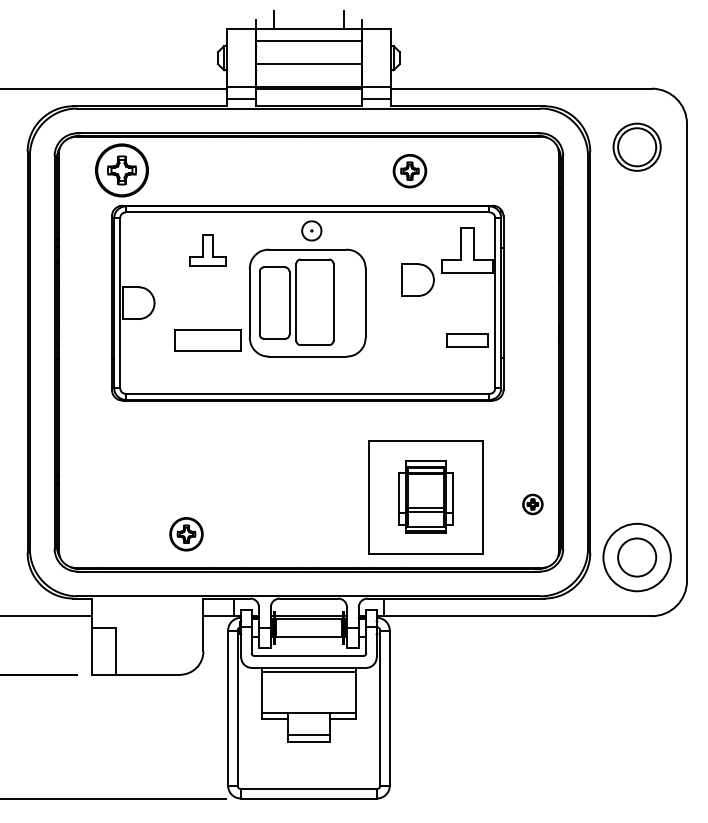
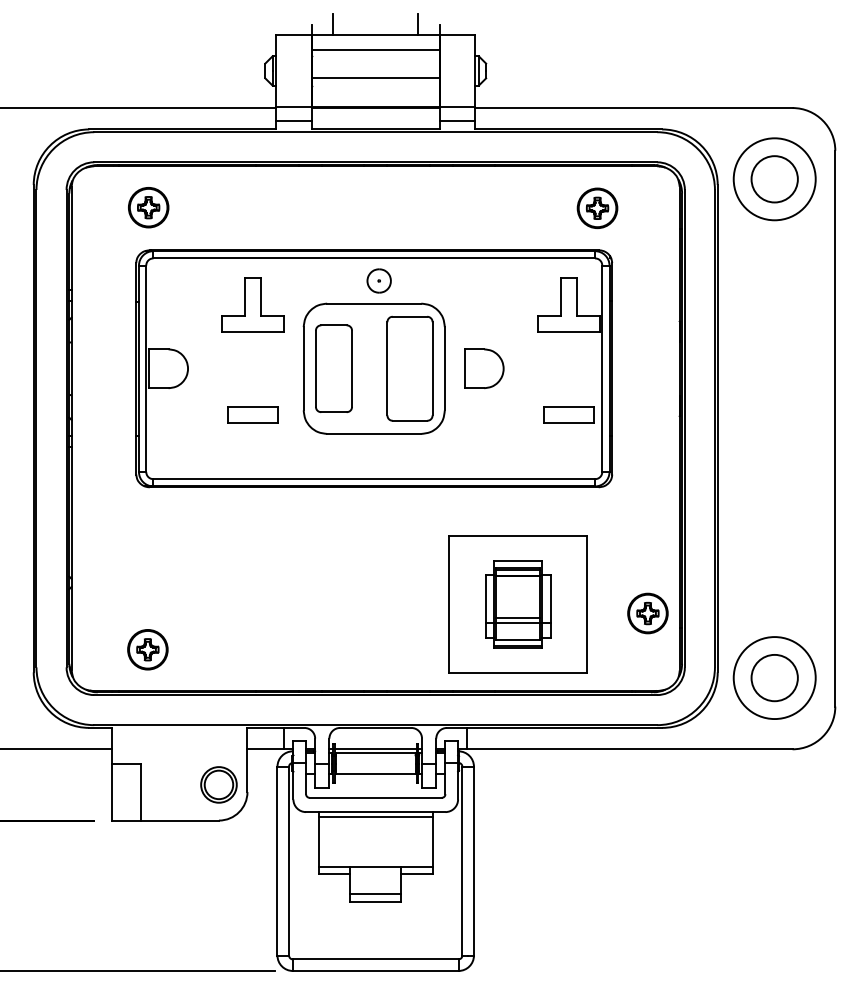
circle: (636, 147) -> (774, 179), size x1.43
part: (122, 170) -> (148, 207), size x0.62
part: (409, 171) -> (597, 208), moved
part: (207, 250) -> (252, 304), size x1.43
part: (418, 279) -> (484, 368), moved
part: (314, 302) -> (409, 368), moved
part: (207, 340) -> (252, 414), size x0.62
part: (532, 504) -> (647, 613), size x1.67
part: (186, 534) -> (147, 649), moved
part: (179, 645) -> (218, 784), added

